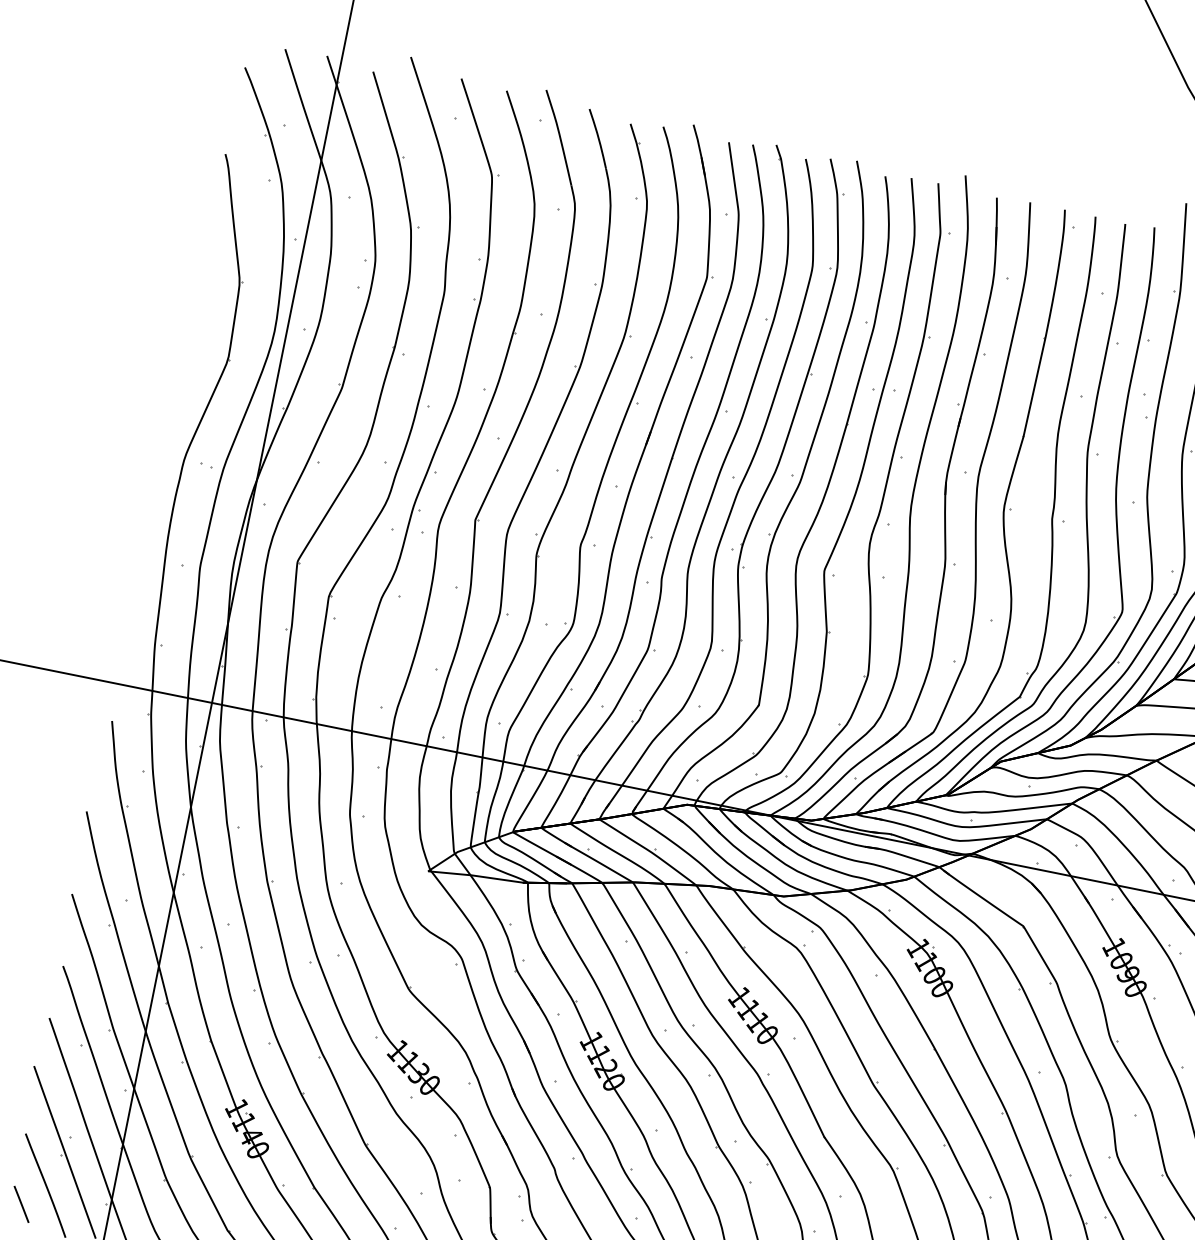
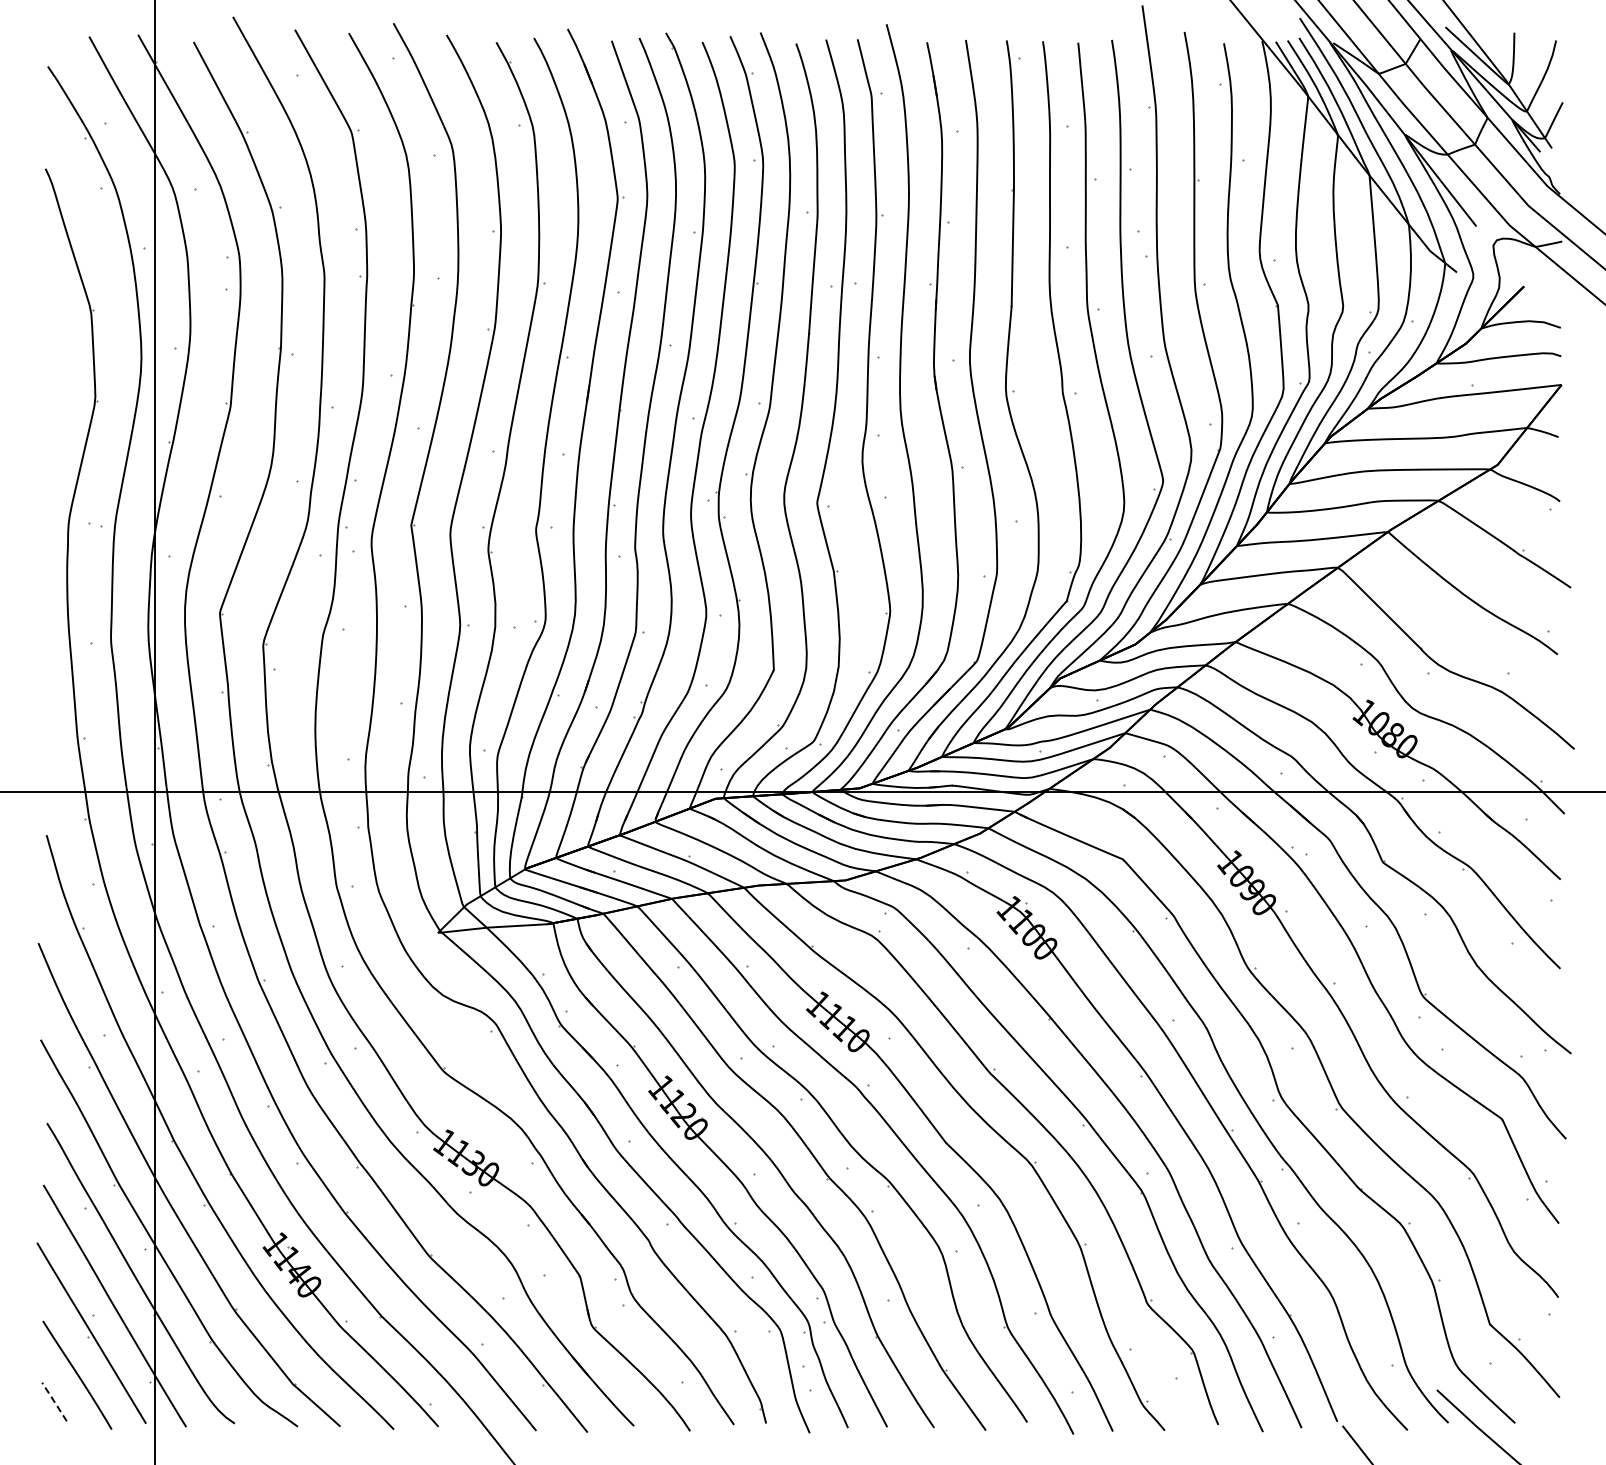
line: (21, 1204) -> (54, 1401), solid -> dashed

